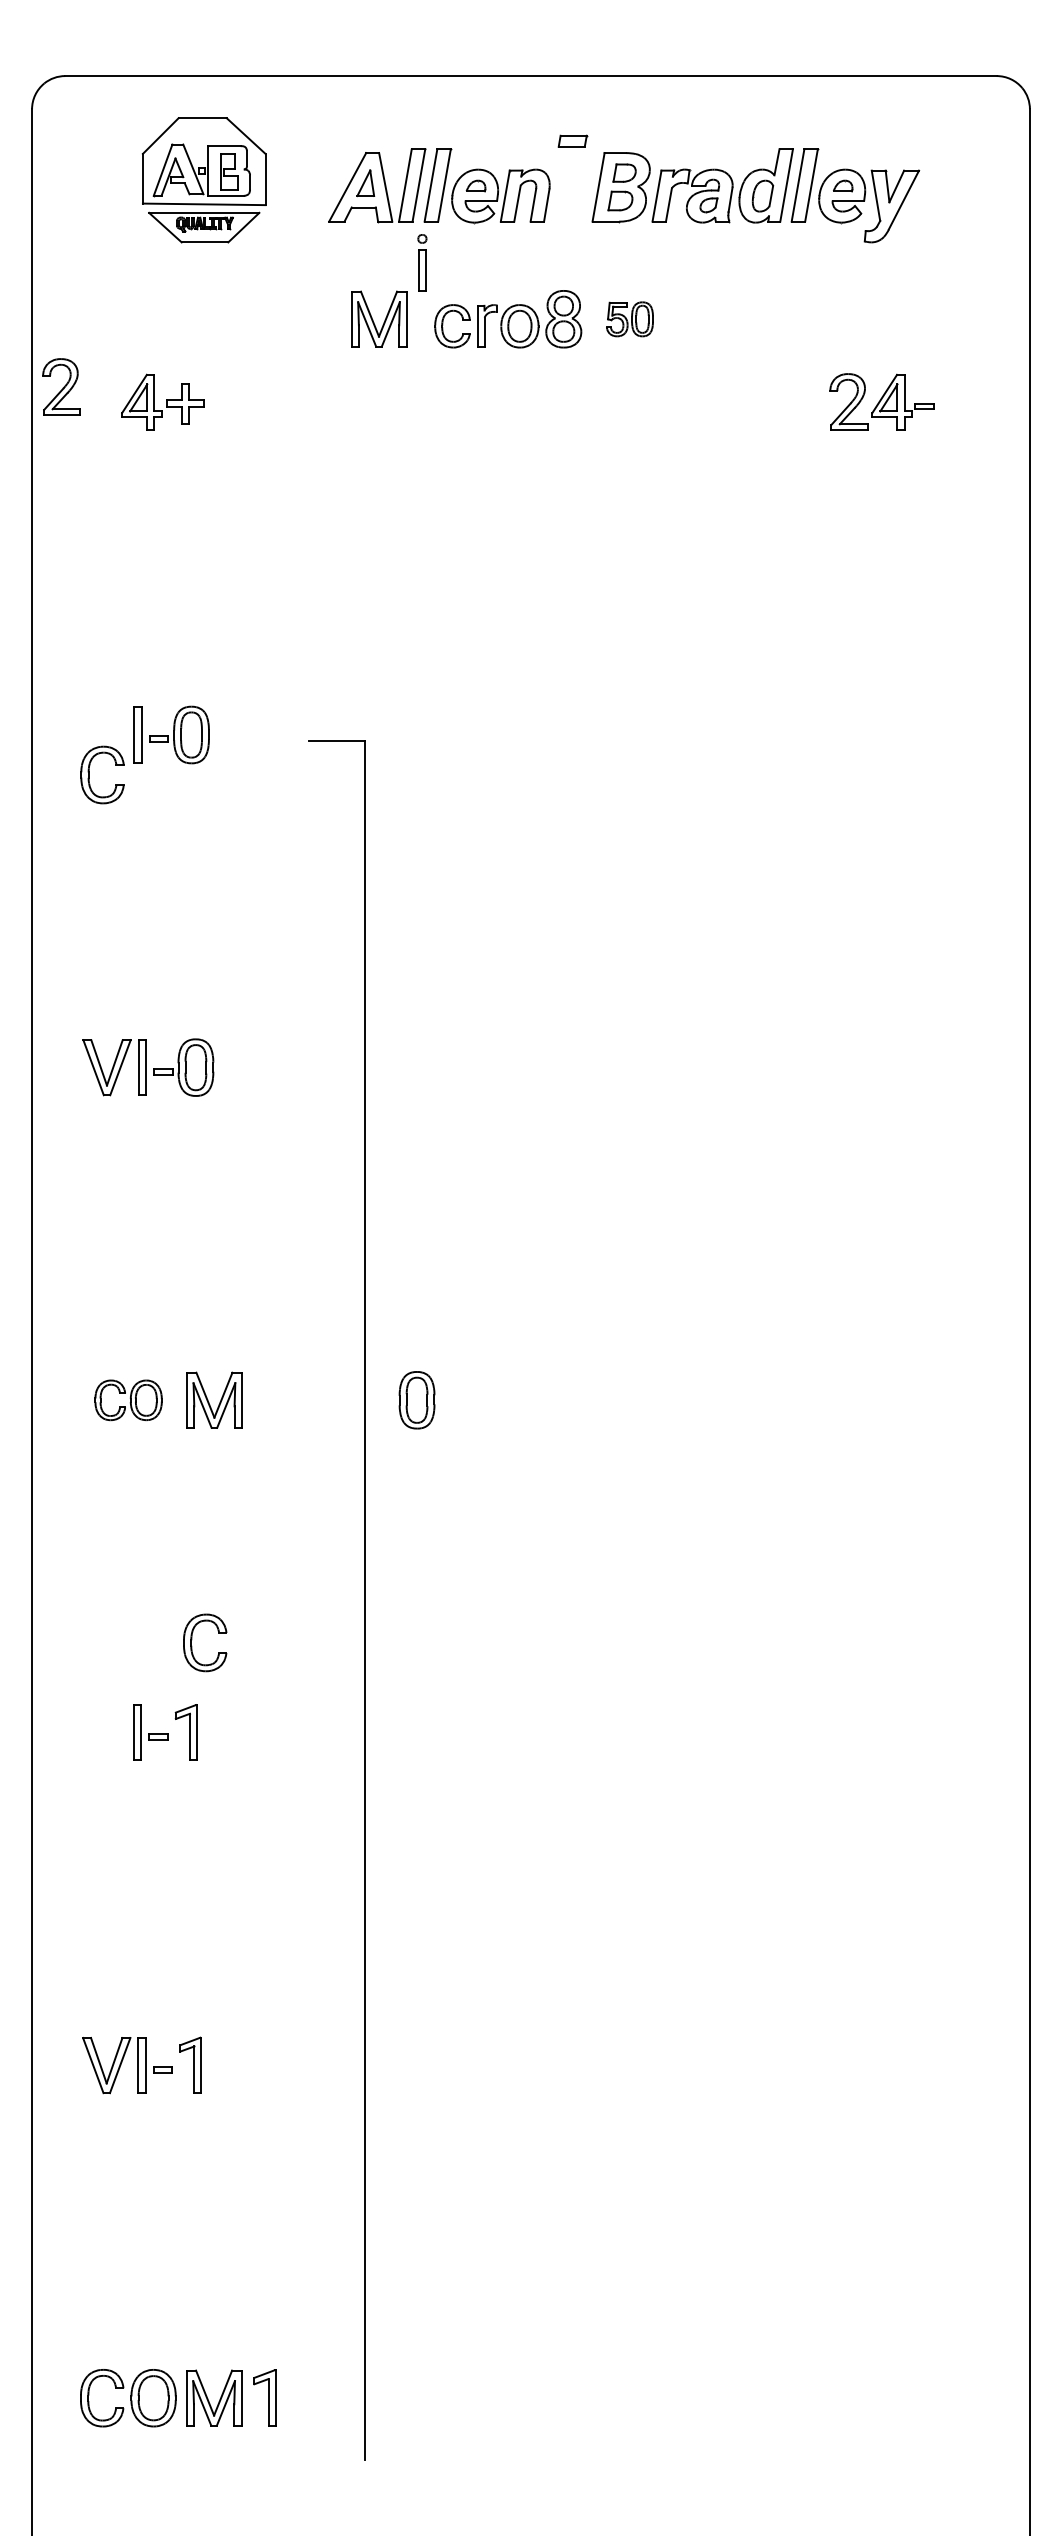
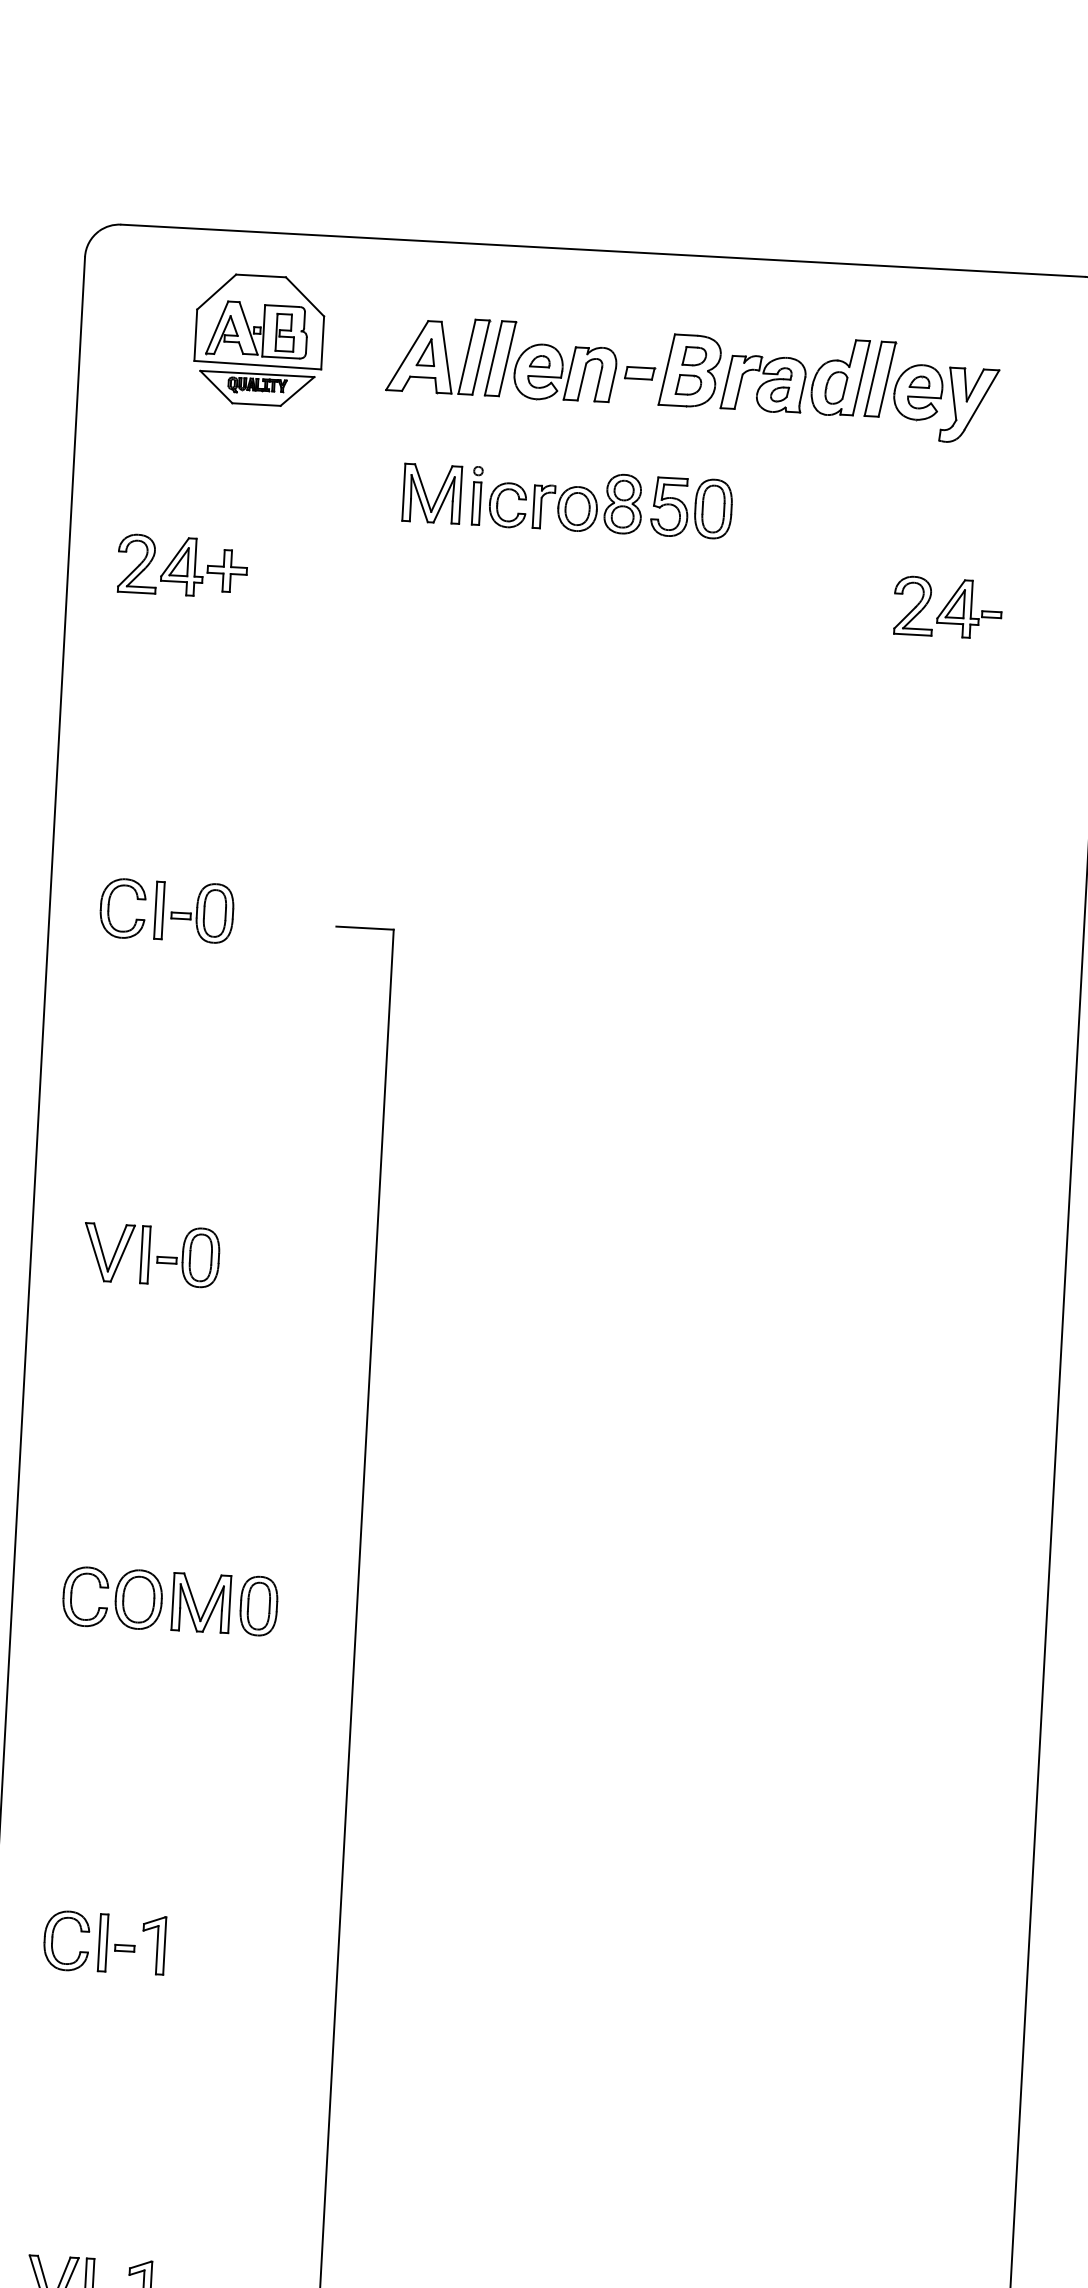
part: (572, 140) -> (639, 372), moved
part: (422, 262) -> (477, 495), moved
part: (629, 319) -> (691, 508), size x1.67
part: (61, 386) -> (137, 563), moved
part: (89, 774) -> (109, 907), moved
part: (128, 1400) -> (112, 1598), size x1.43
part: (416, 1400) -> (258, 1606), moved
part: (192, 1639) -> (53, 1936), moved

